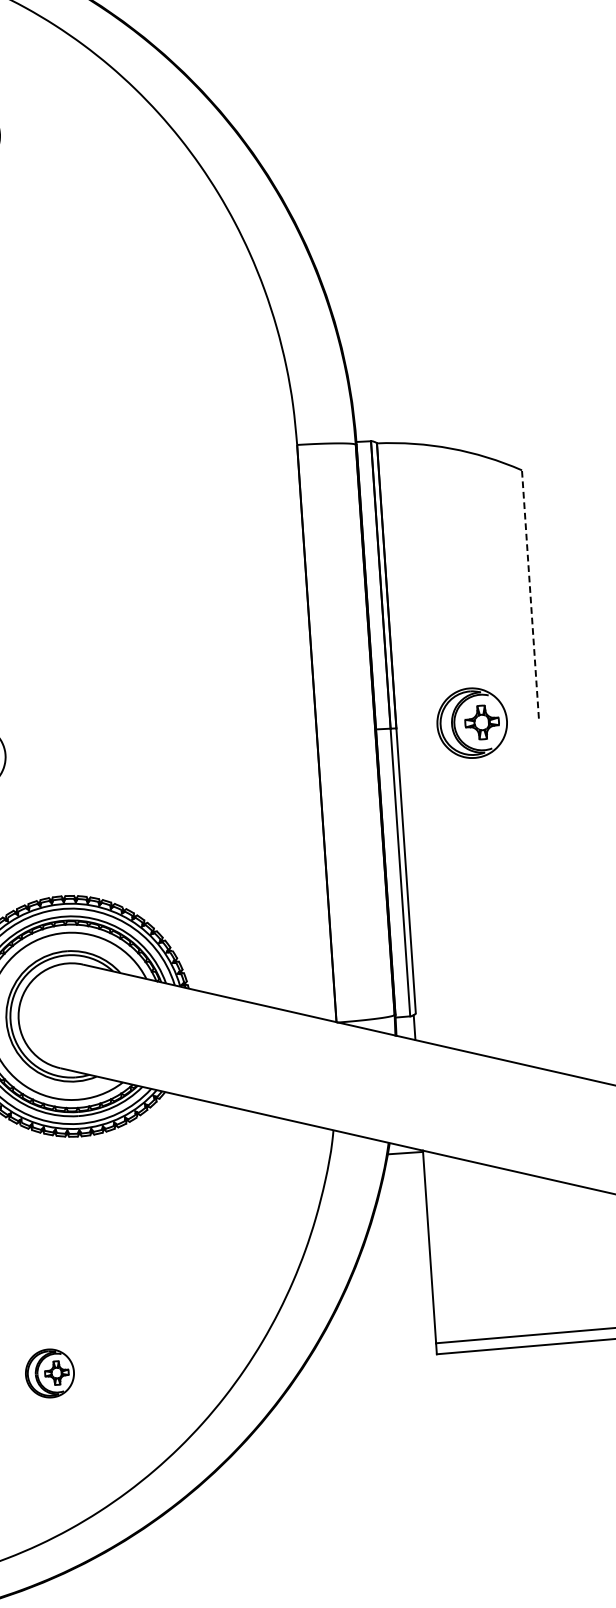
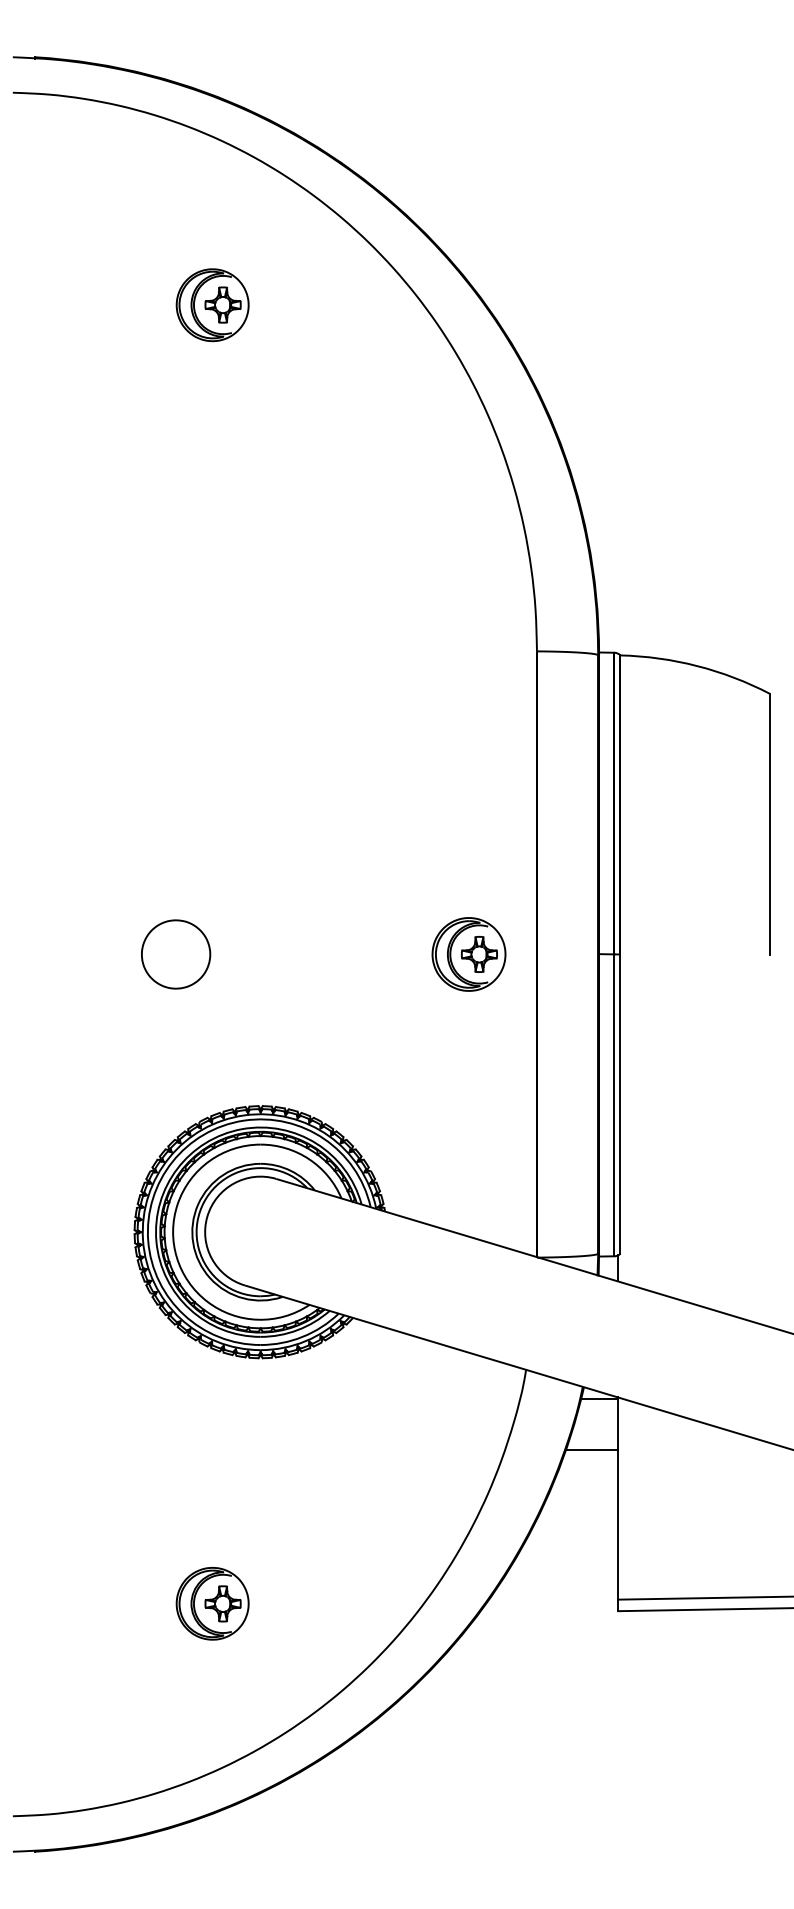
line: (530, 593) -> (770, 823), dashed -> solid
part: (471, 723) -> (468, 954), moved
line: (401, 1202) -> (591, 1450), added
part: (49, 1373) -> (212, 1603), size x1.43

